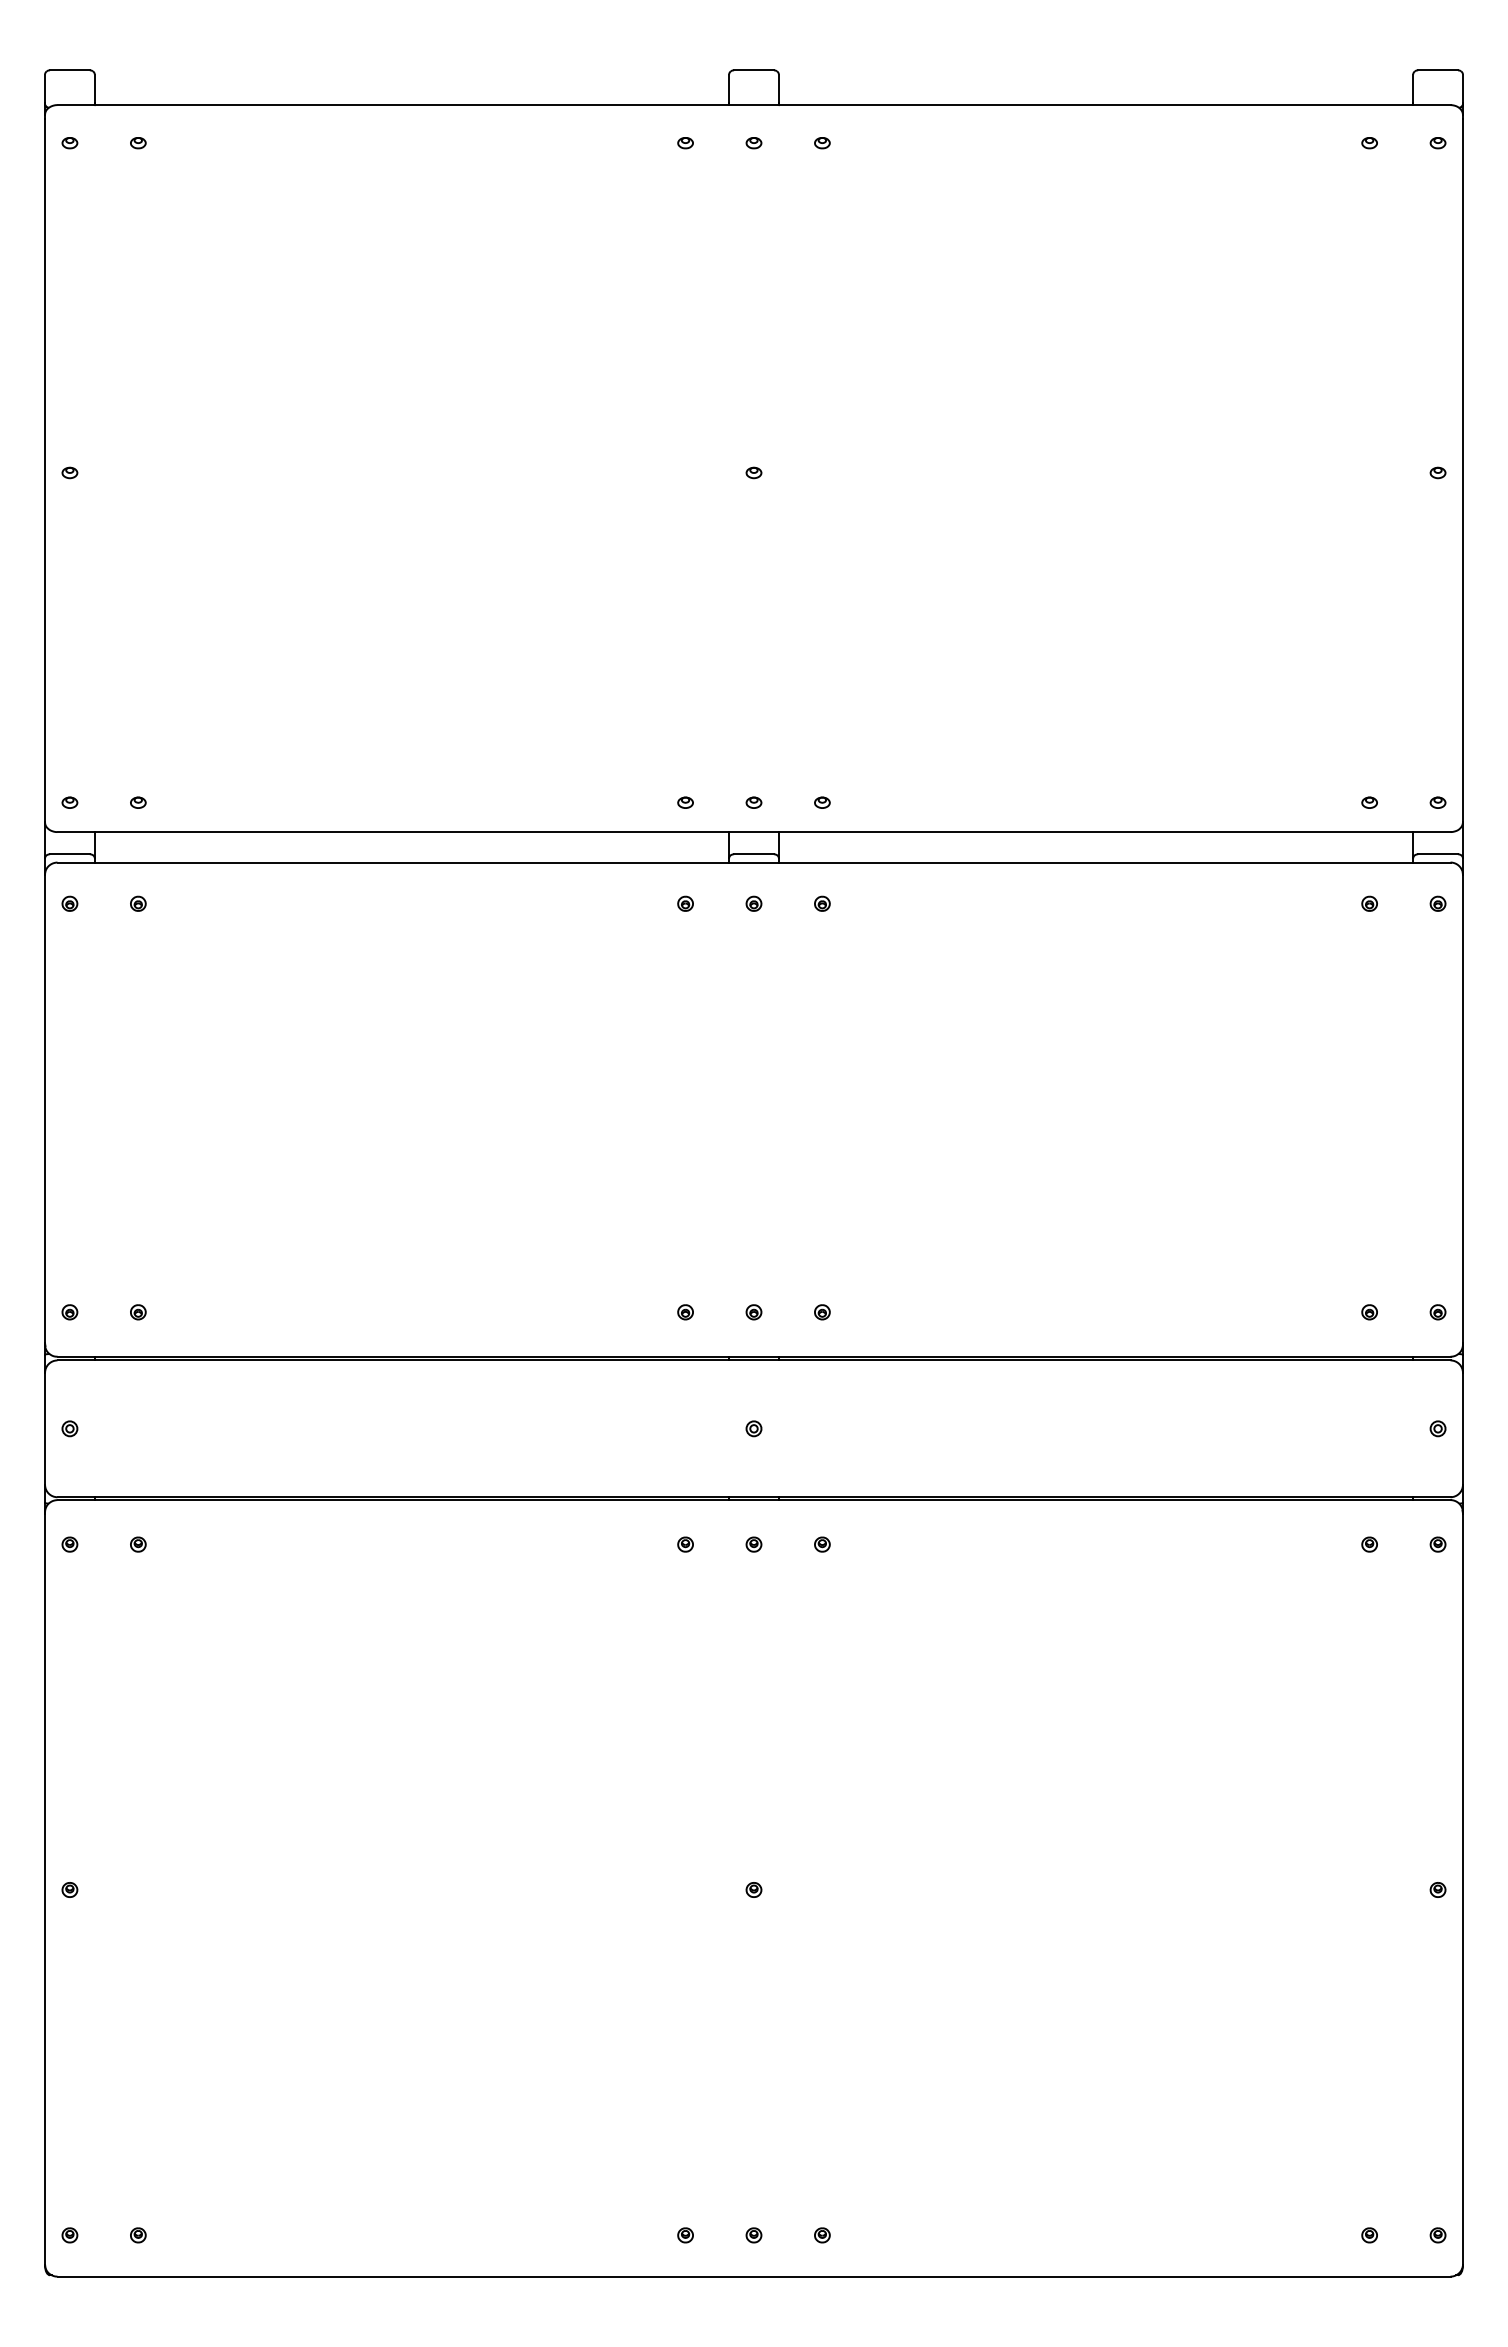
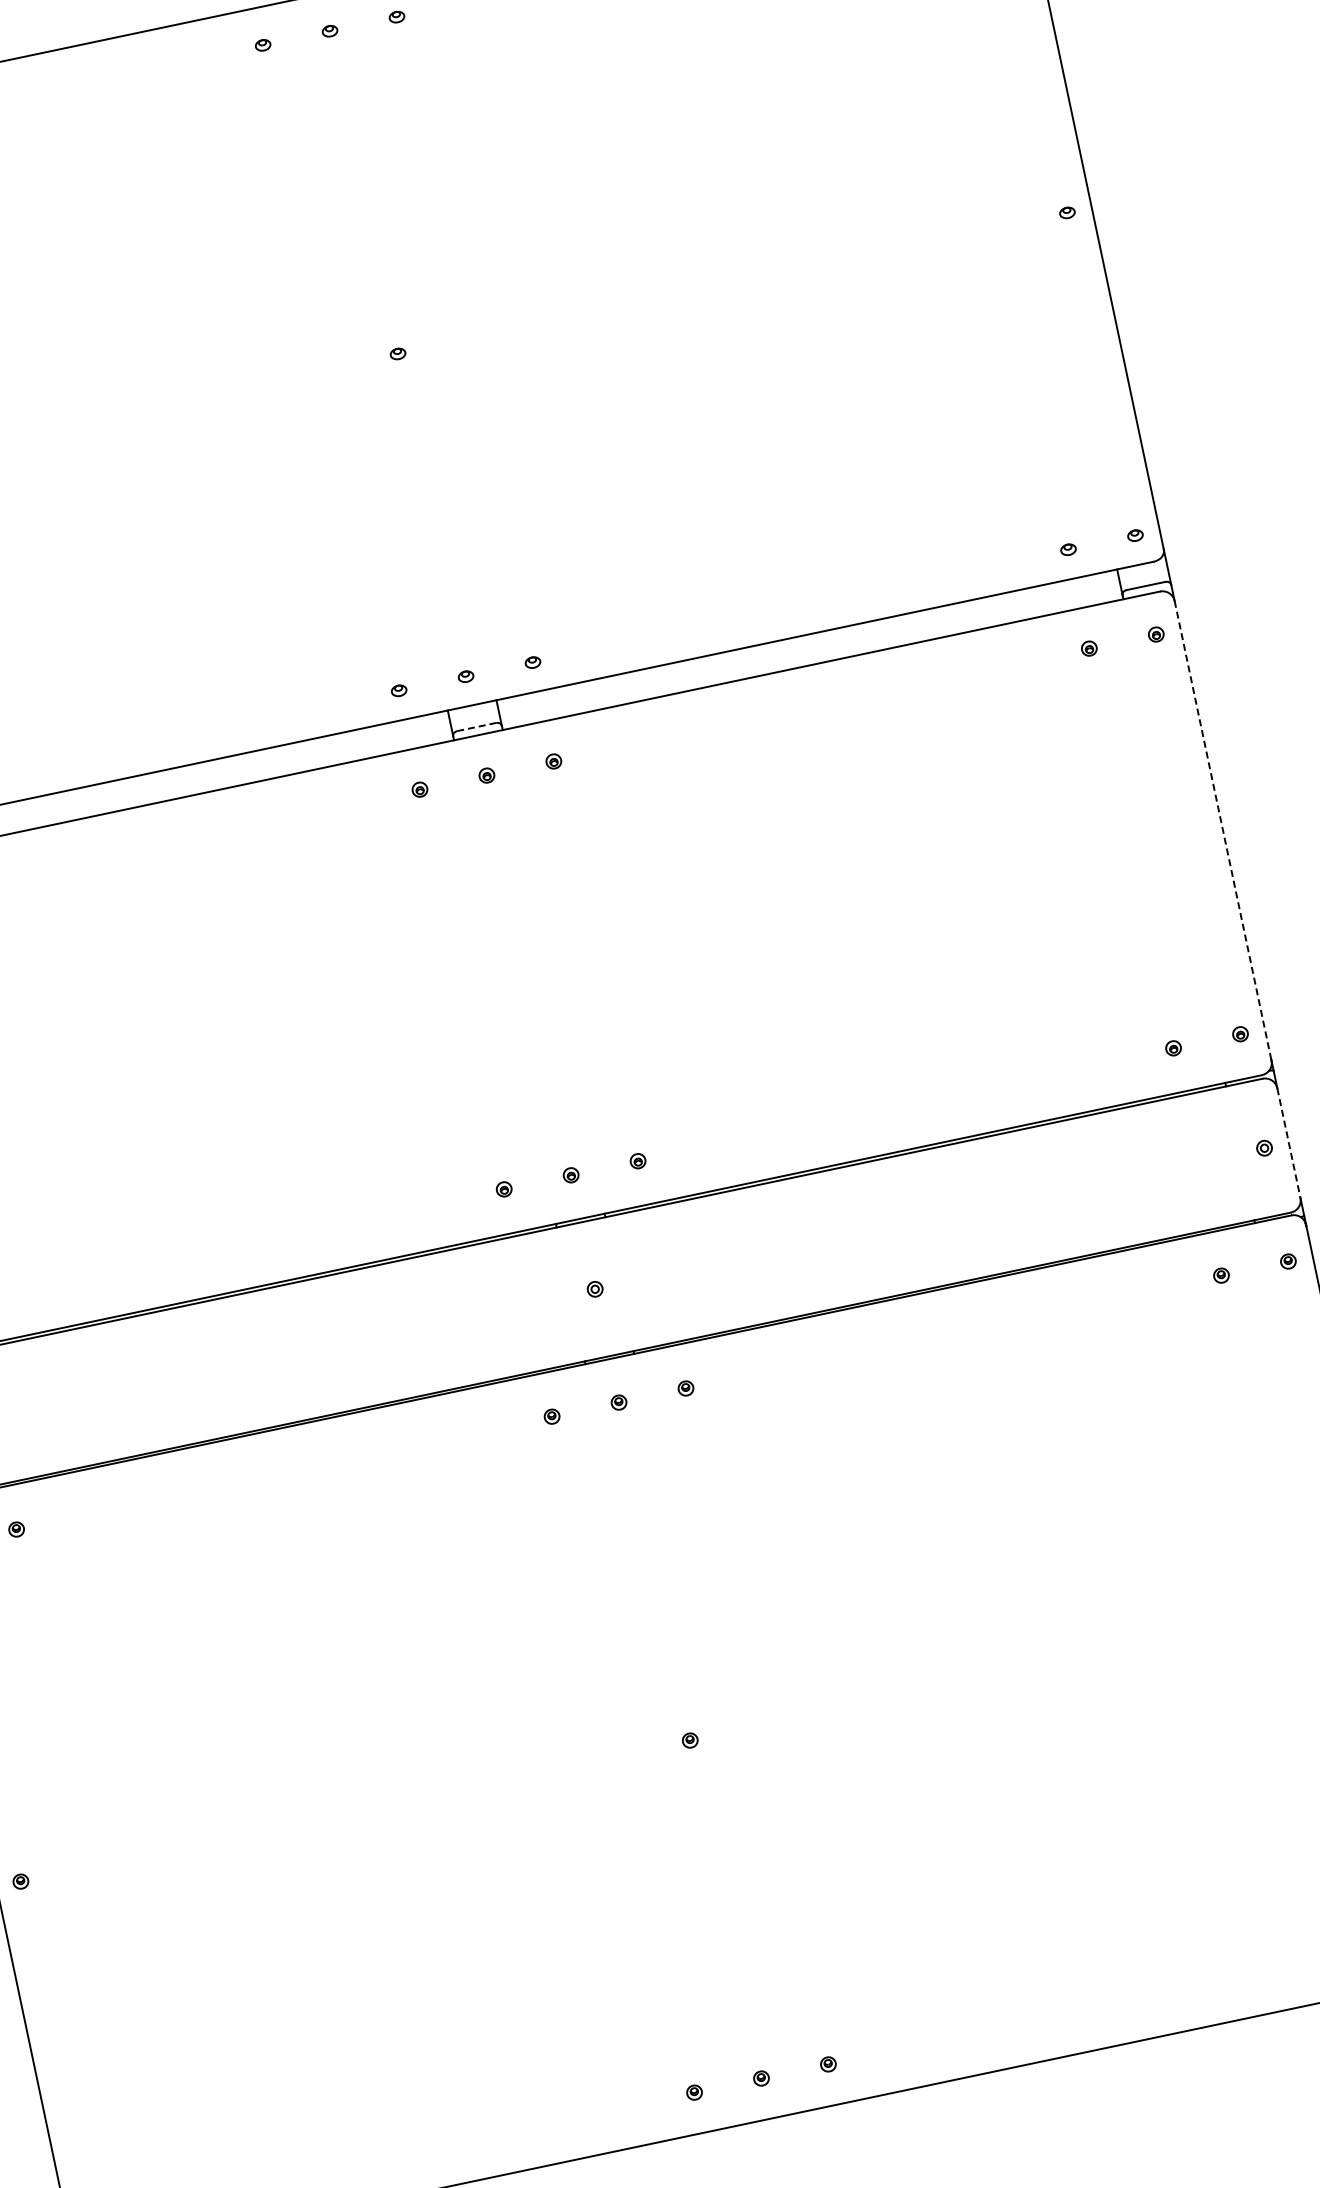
line: (754, 854) -> (477, 727), solid -> dashed
line: (1462, 1109) -> (1222, 830), solid -> dashed
line: (1462, 1428) -> (1288, 1142), solid -> dashed

